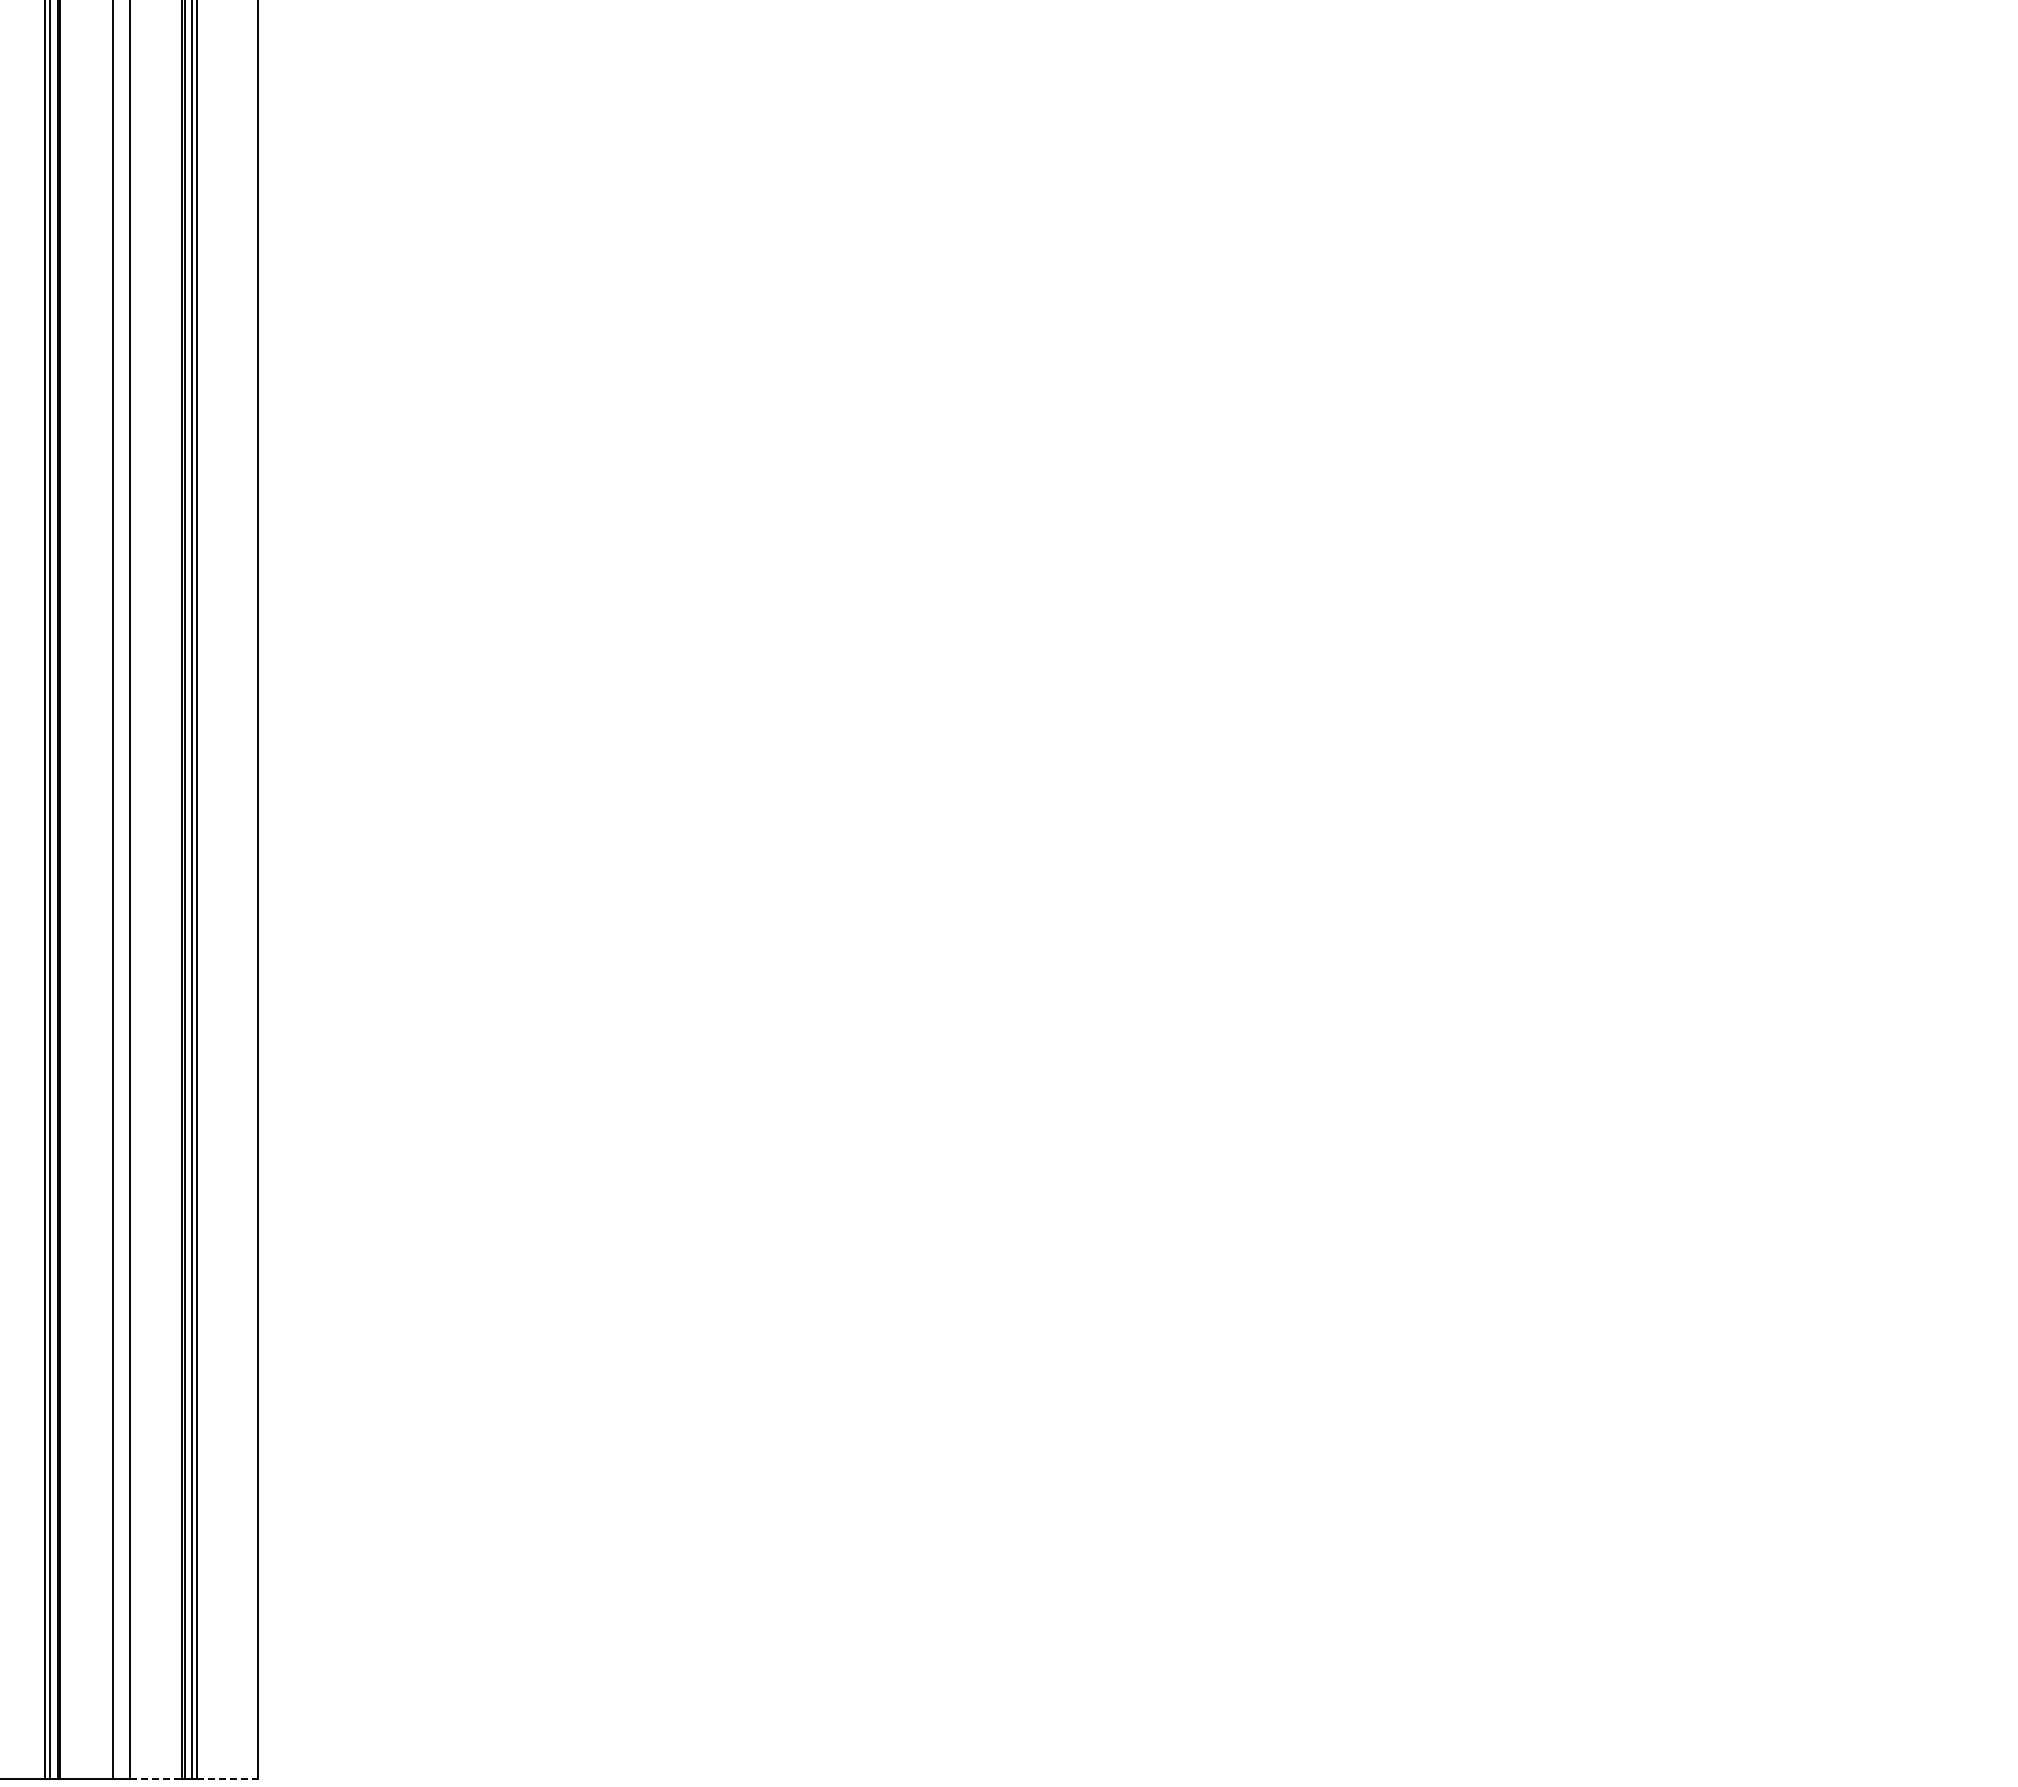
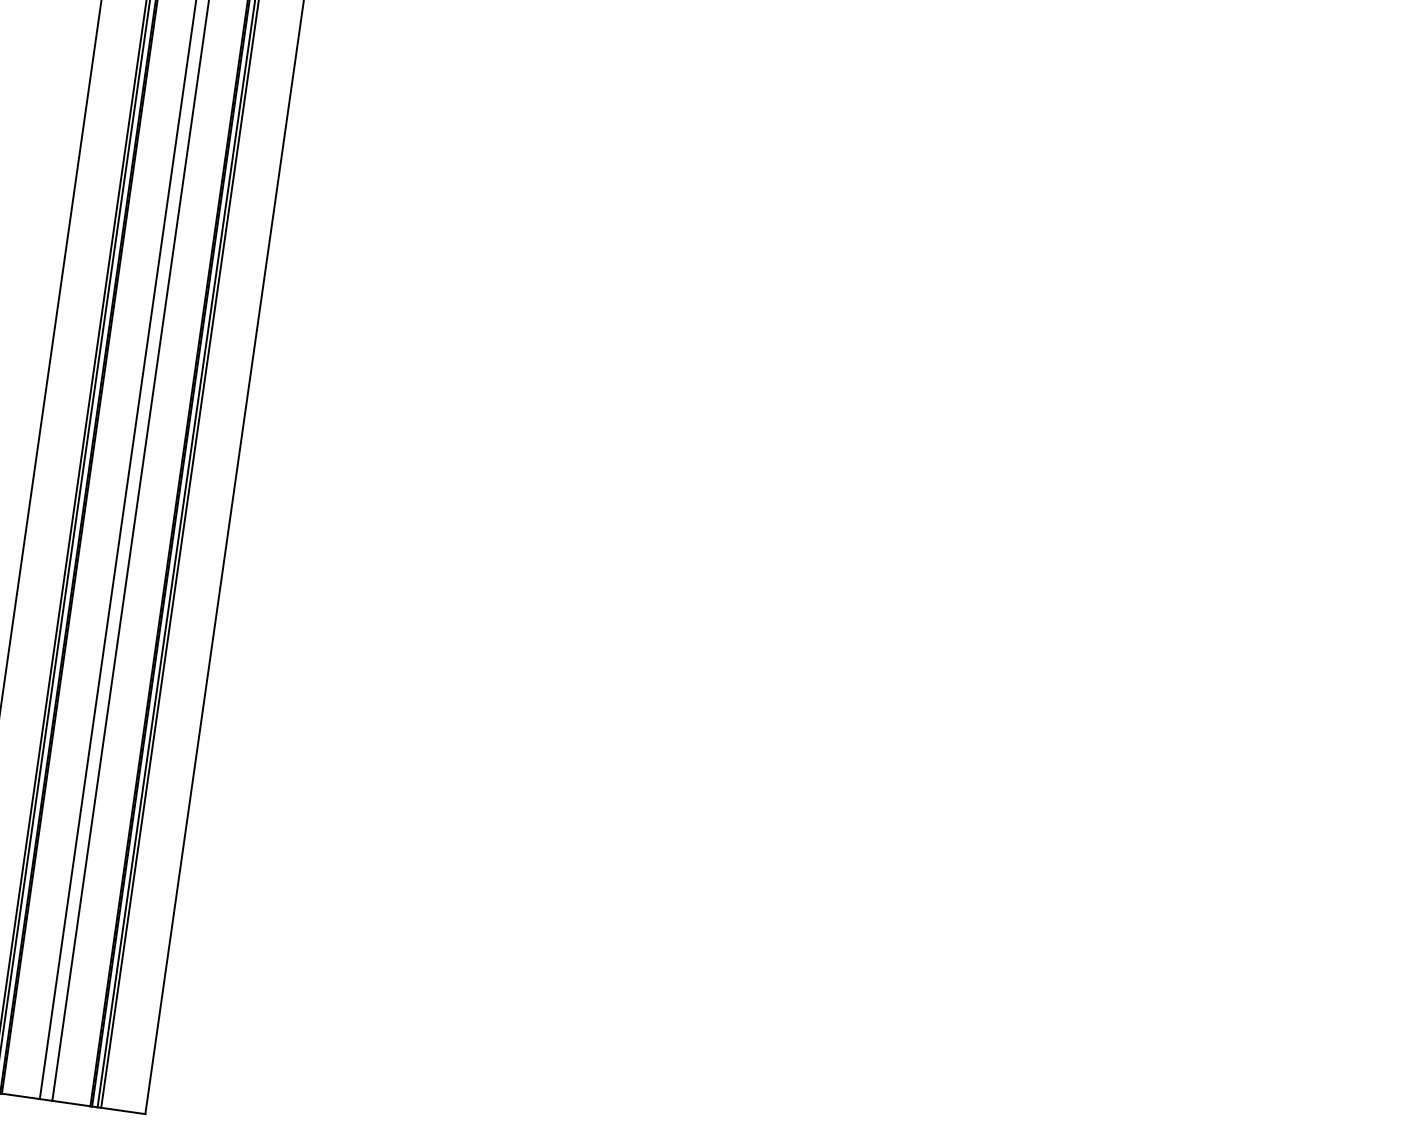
line: (156, 1778) -> (71, 1103), dashed -> solid
line: (228, 1778) -> (123, 1110), dashed -> solid

